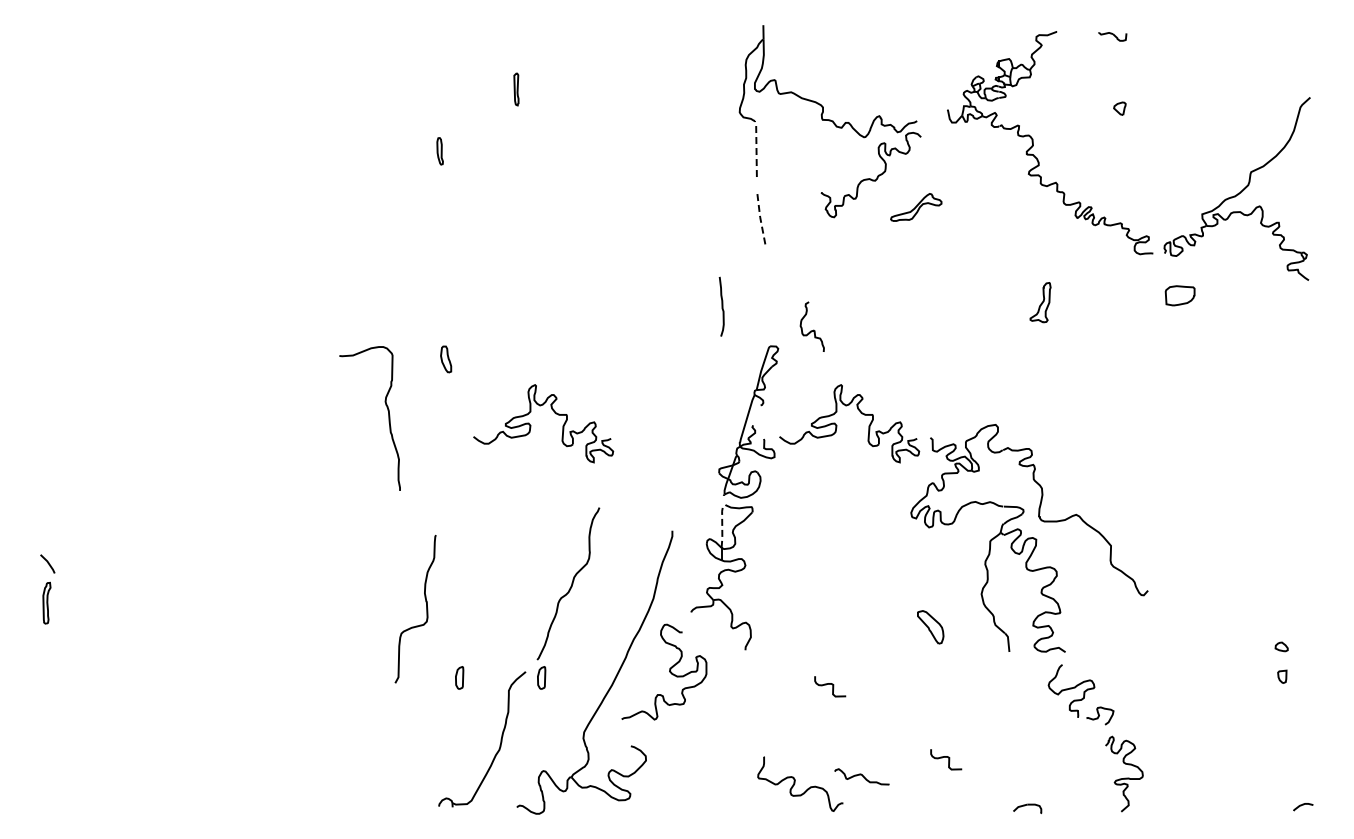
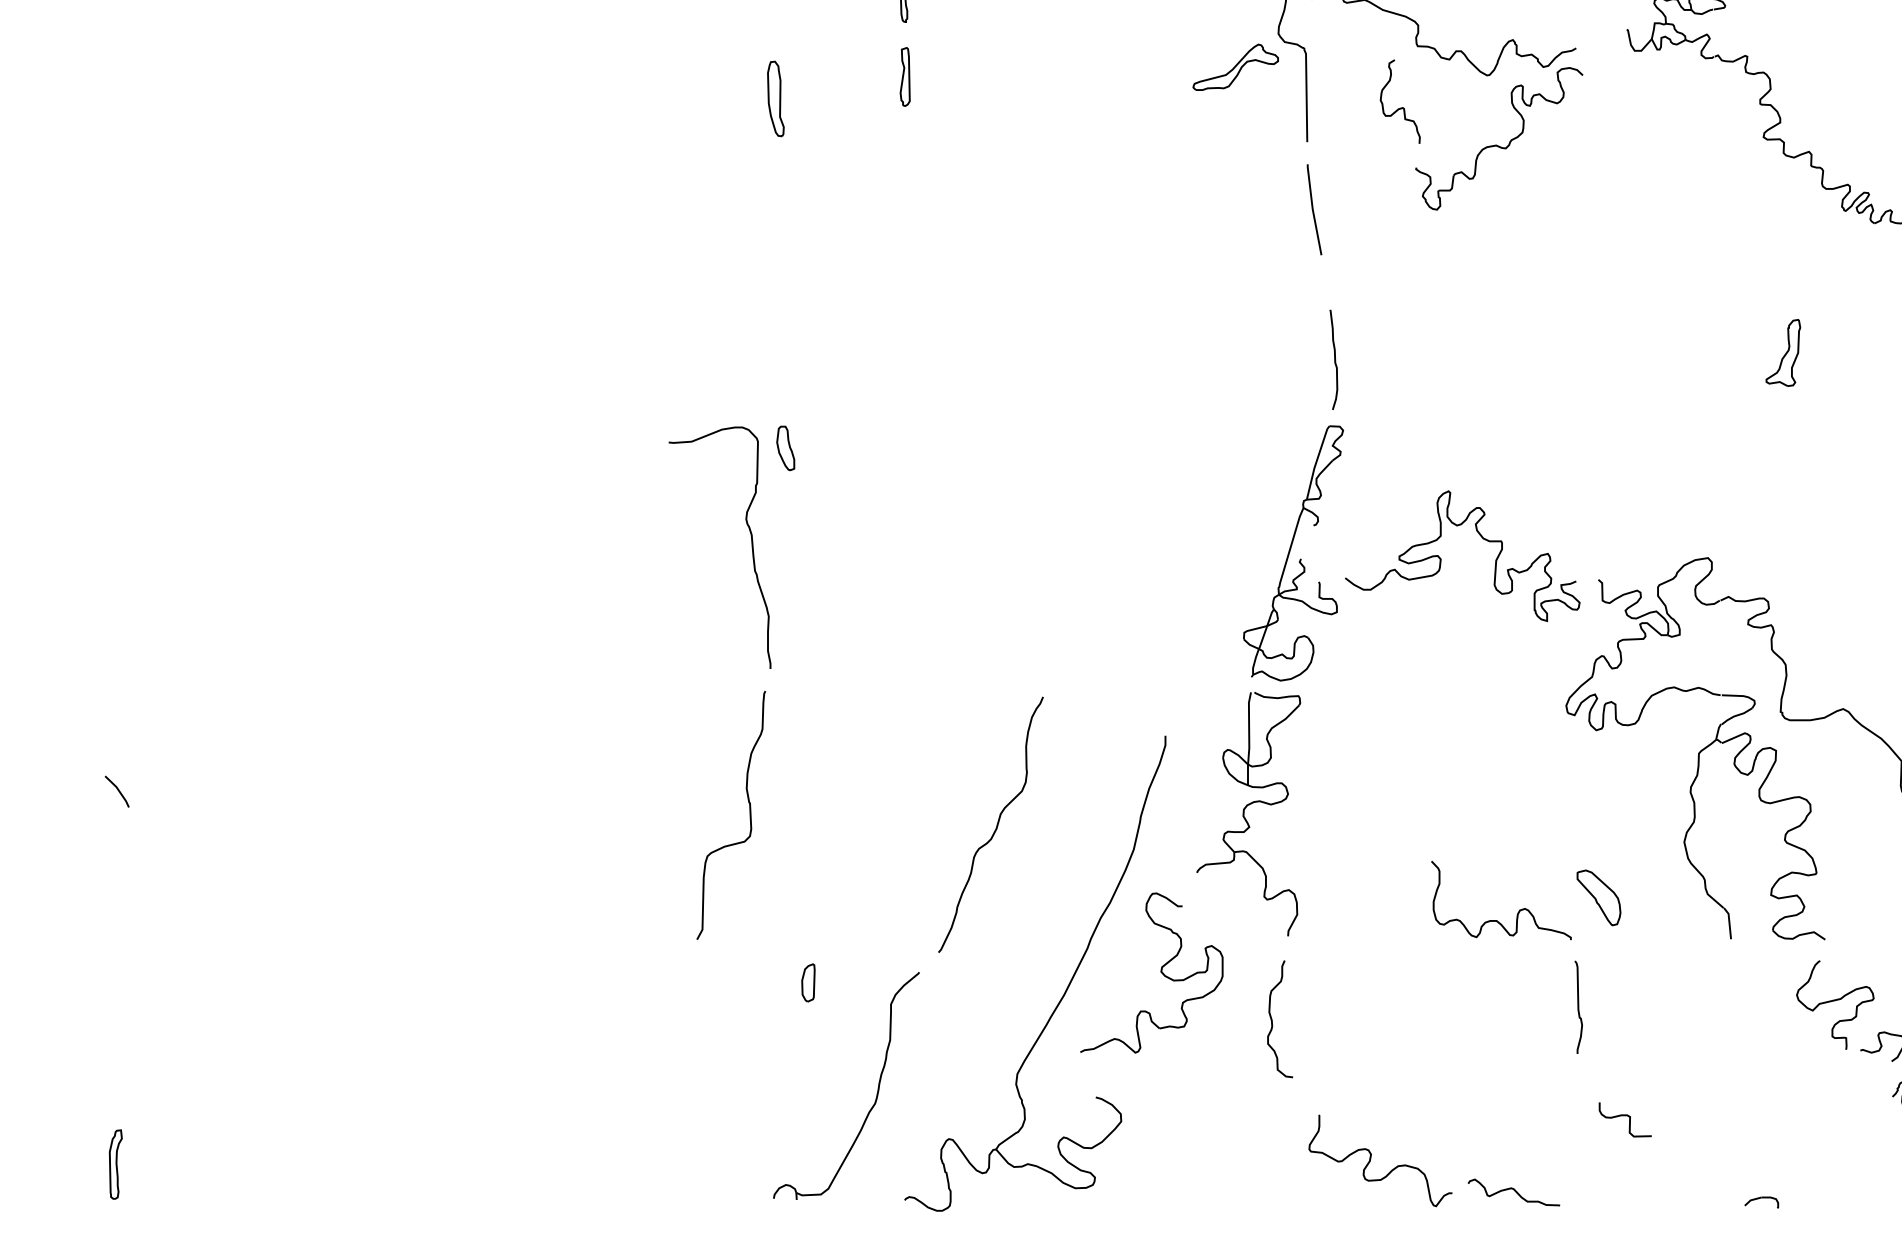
part: (516, 138) -> (903, 77), added
line: (756, 147) -> (1306, 92), dashed -> solid
part: (439, 151) -> (774, 99), size x1.67
part: (916, 207) -> (1236, 67), moved
line: (760, 217) -> (1313, 210), dashed -> solid
curve: (721, 306) -> (1333, 359), moved
curve: (813, 329) -> (1402, 106), moved
curve: (388, 418) -> (751, 547), moved
part: (531, 425) -> (929, 559), removed
line: (722, 525) -> (1249, 726), dashed -> solid
part: (46, 602) -> (115, 1163), moved
curve: (426, 609) -> (749, 815), moved
curve: (882, 634) -> (1518, 909), added
part: (541, 677) -> (945, 982), removed
curve: (830, 684) -> (1430, 993), removed
curve: (918, 692) -> (1578, 1007), added
curve: (736, 699) -> (1273, 1018), added
curve: (861, 775) -> (1513, 1190), moved
part: (1027, 808) -> (1761, 1201), size x0.71

